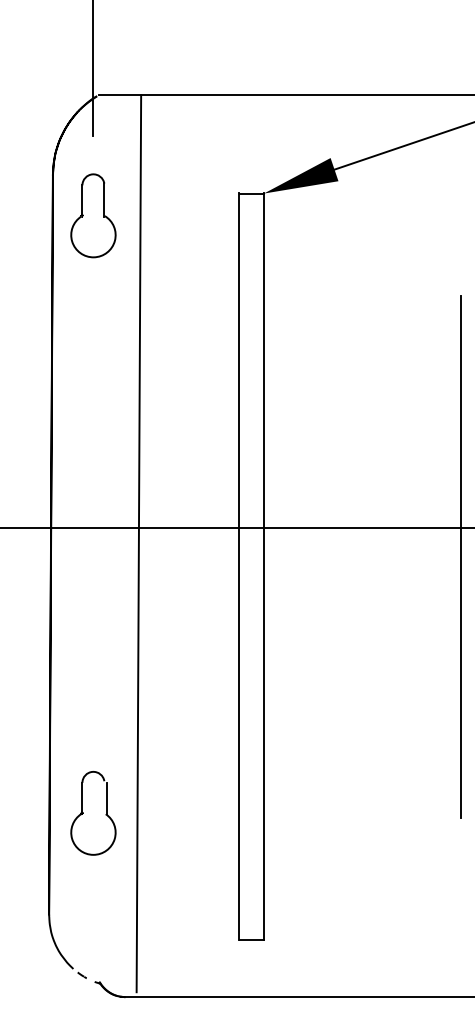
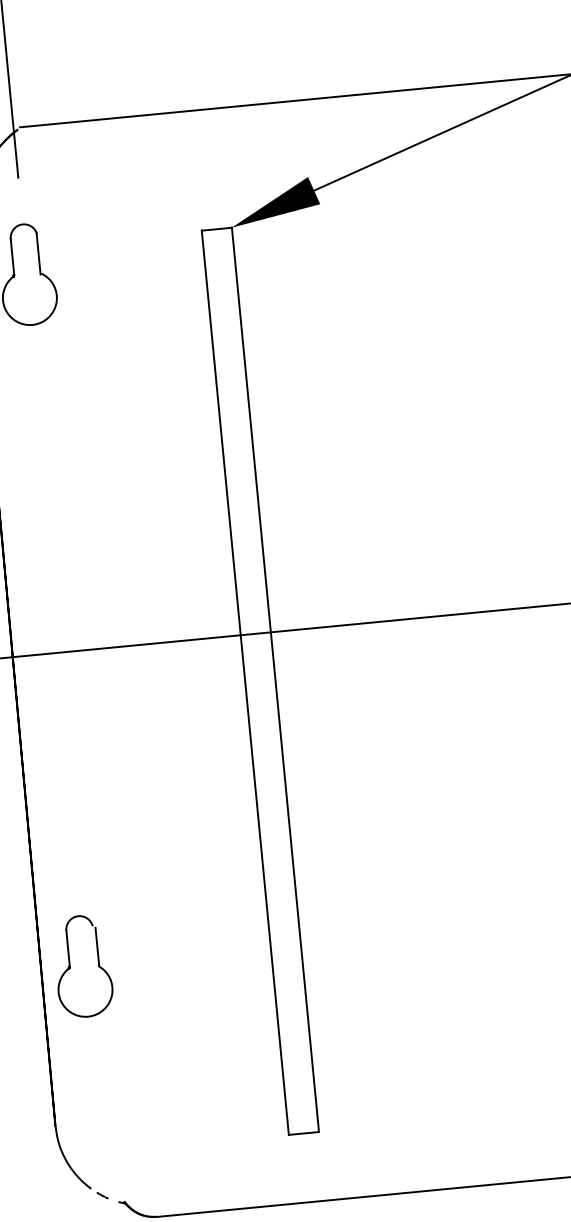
line: (138, 543) -> (120, 666), removed
line: (460, 556) -> (511, 644), removed
part: (83, 813) -> (71, 967), moved

